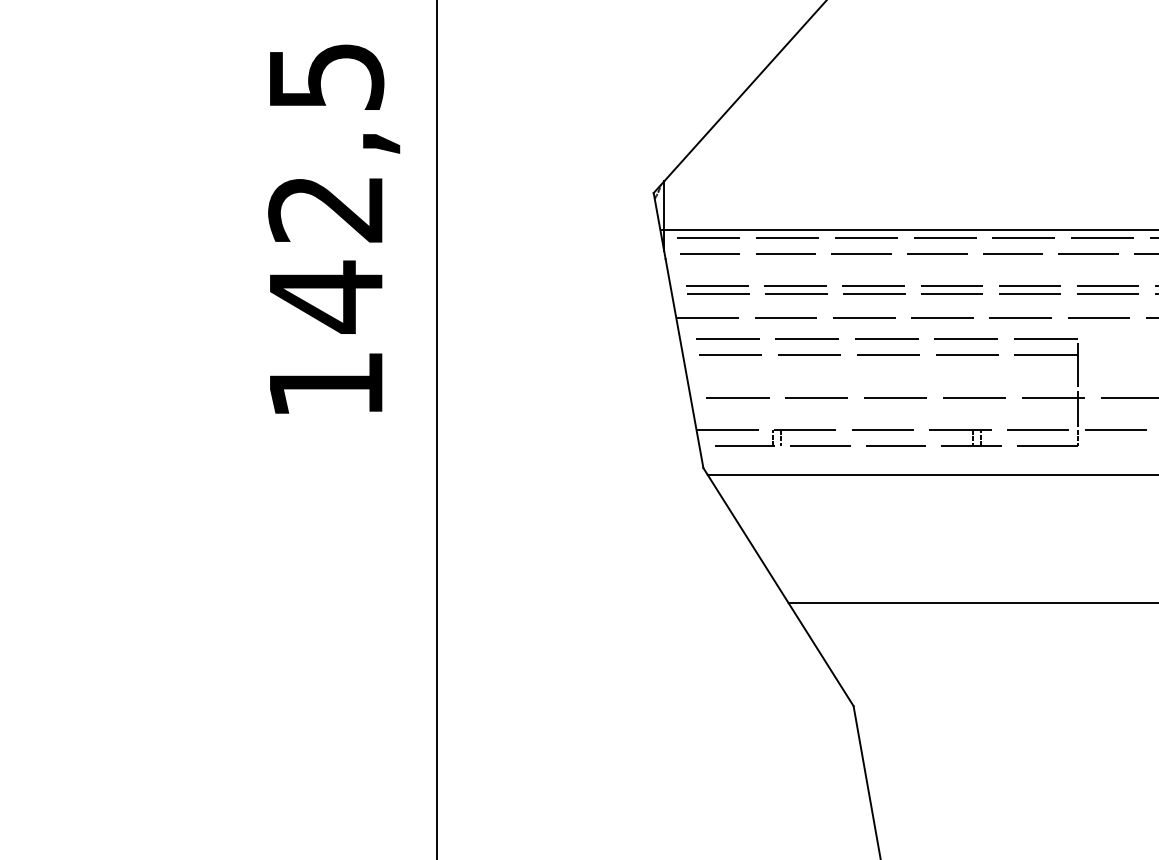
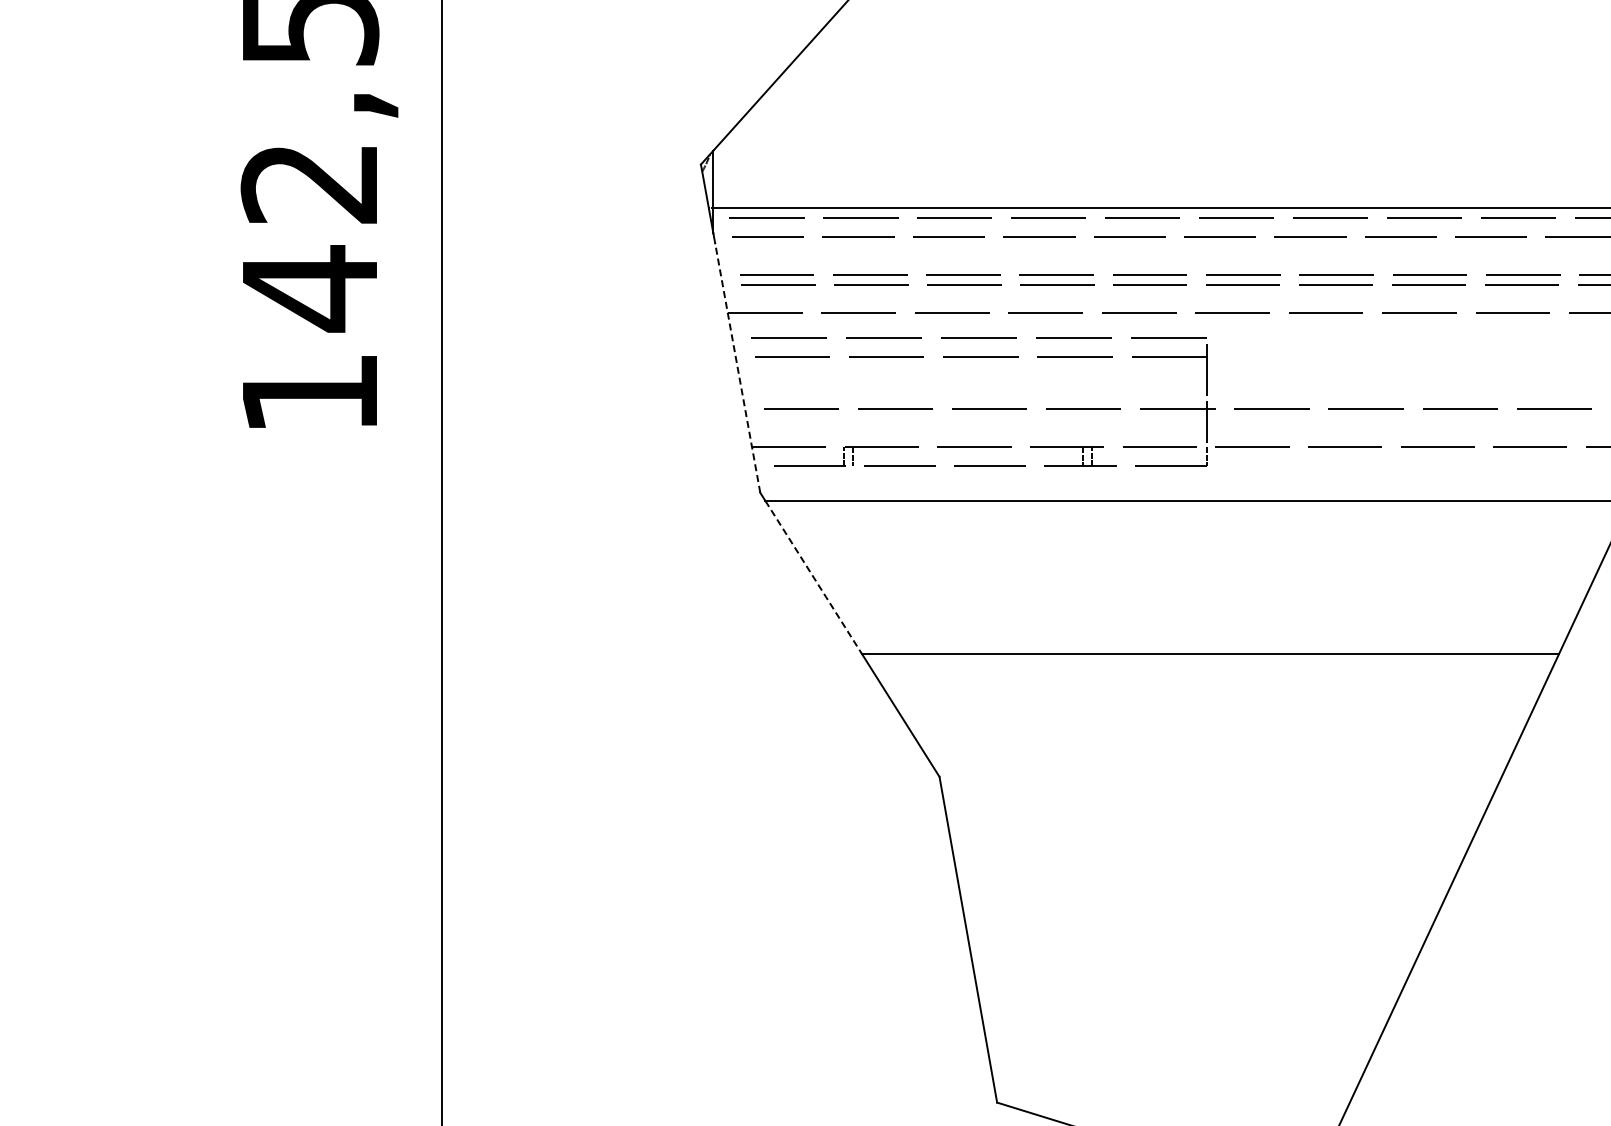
line: (684, 363) -> (737, 368), solid -> dashed
line: (747, 539) -> (813, 577), solid -> dashed

